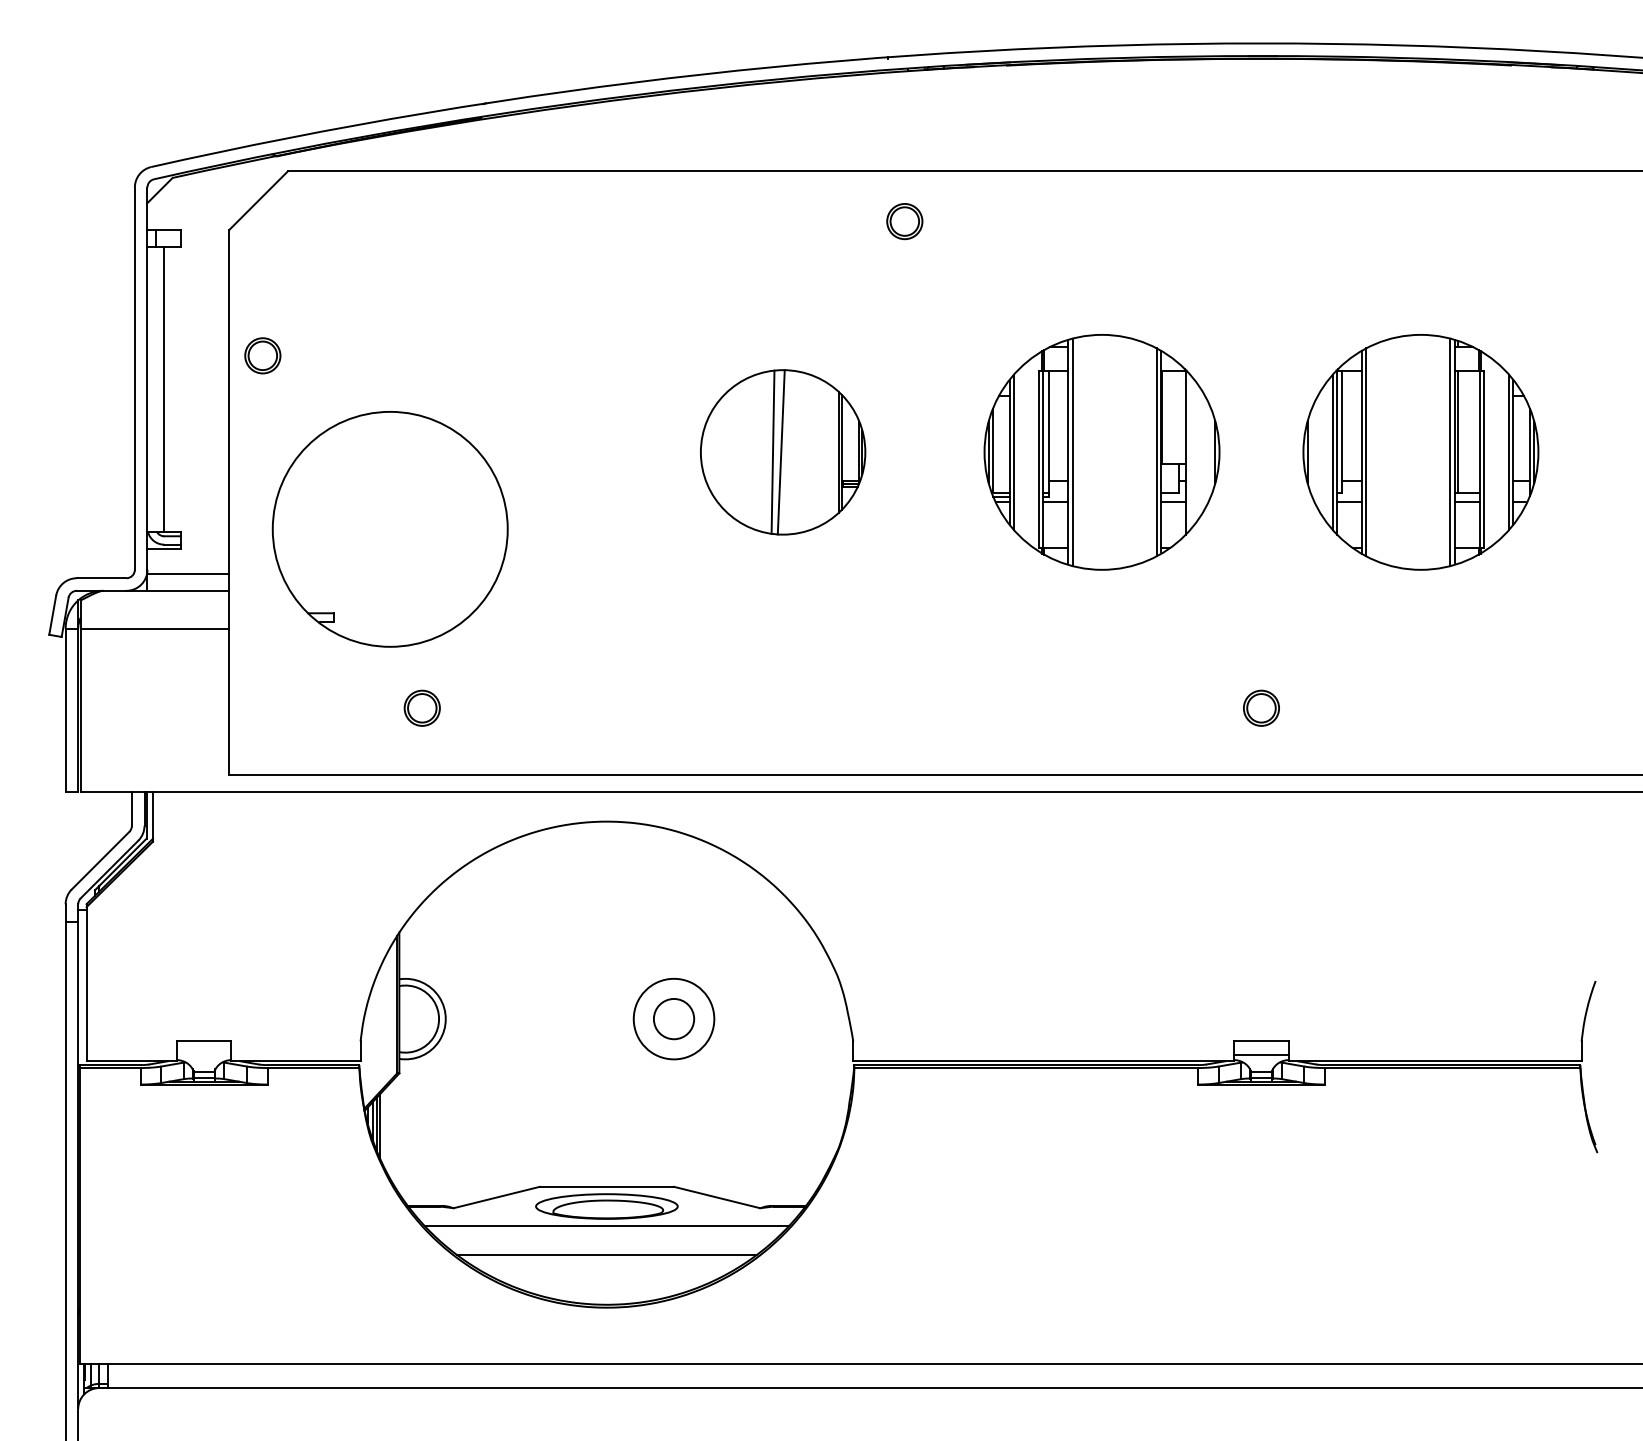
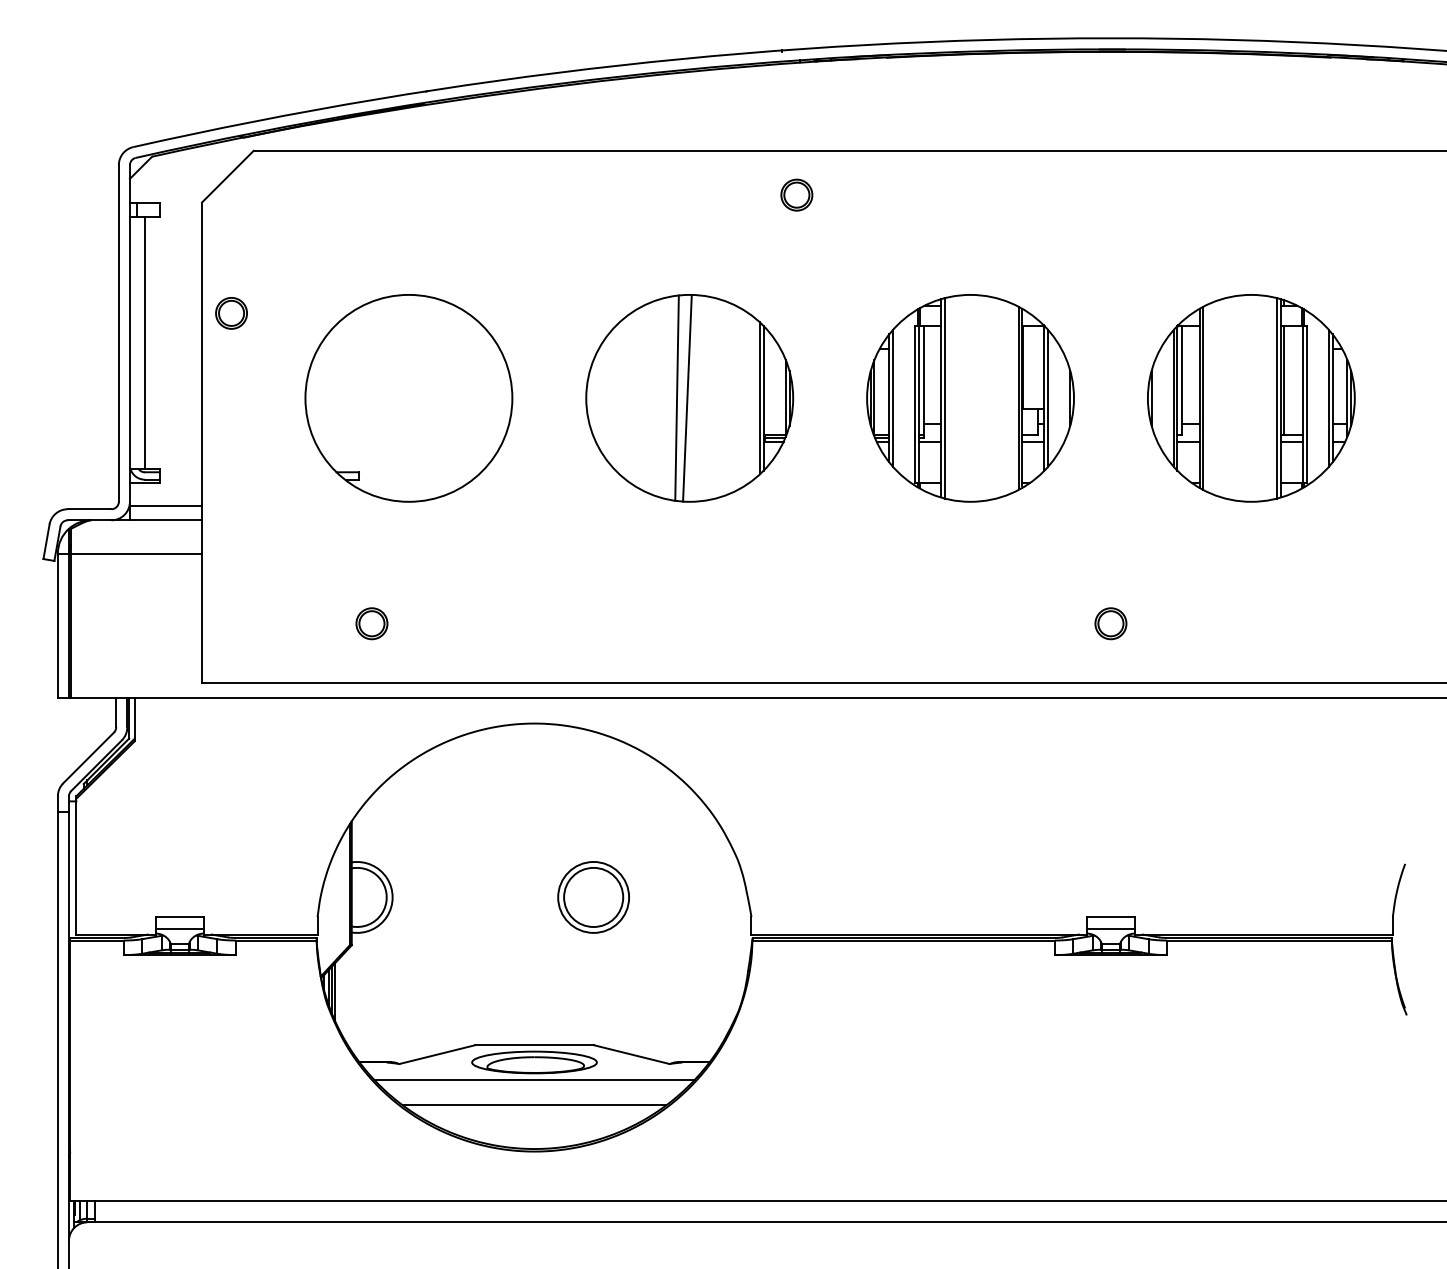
part: (782, 452) -> (689, 398), size x1.43
line: (1190, 452) -> (1048, 398), added
part: (389, 529) -> (408, 398), moved
circle: (673, 1018) -> (593, 896), size x1.67
line: (203, 1055) -> (179, 929), added

